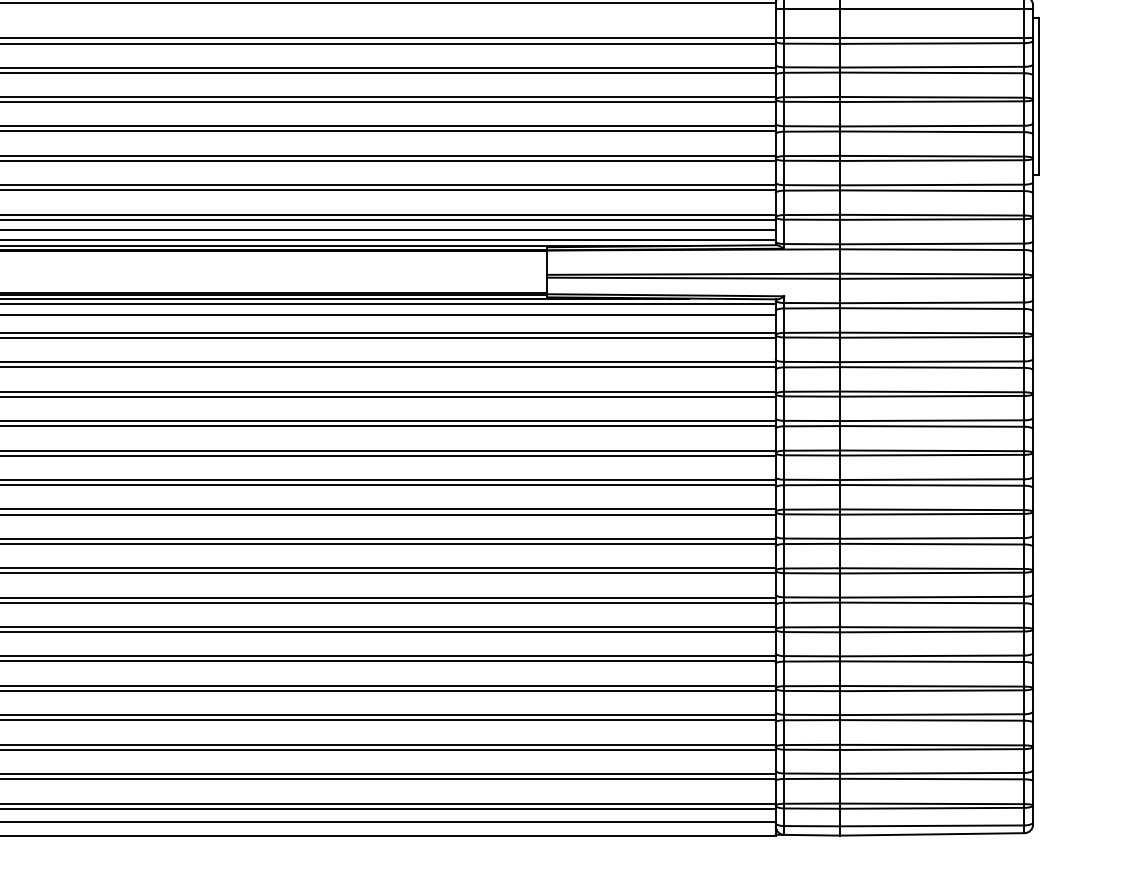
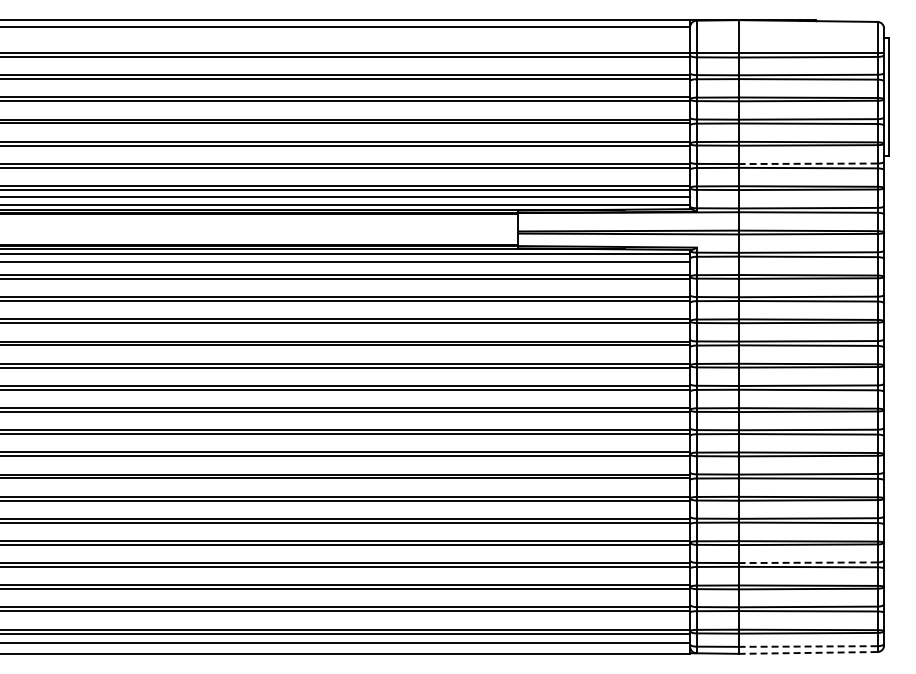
line: (904, 9) -> (787, 31), removed
line: (931, 184) -> (807, 163), solid -> dashed
line: (931, 714) -> (807, 562), solid -> dashed
line: (931, 825) -> (807, 646), solid -> dashed
line: (931, 833) -> (807, 652), solid -> dashed

